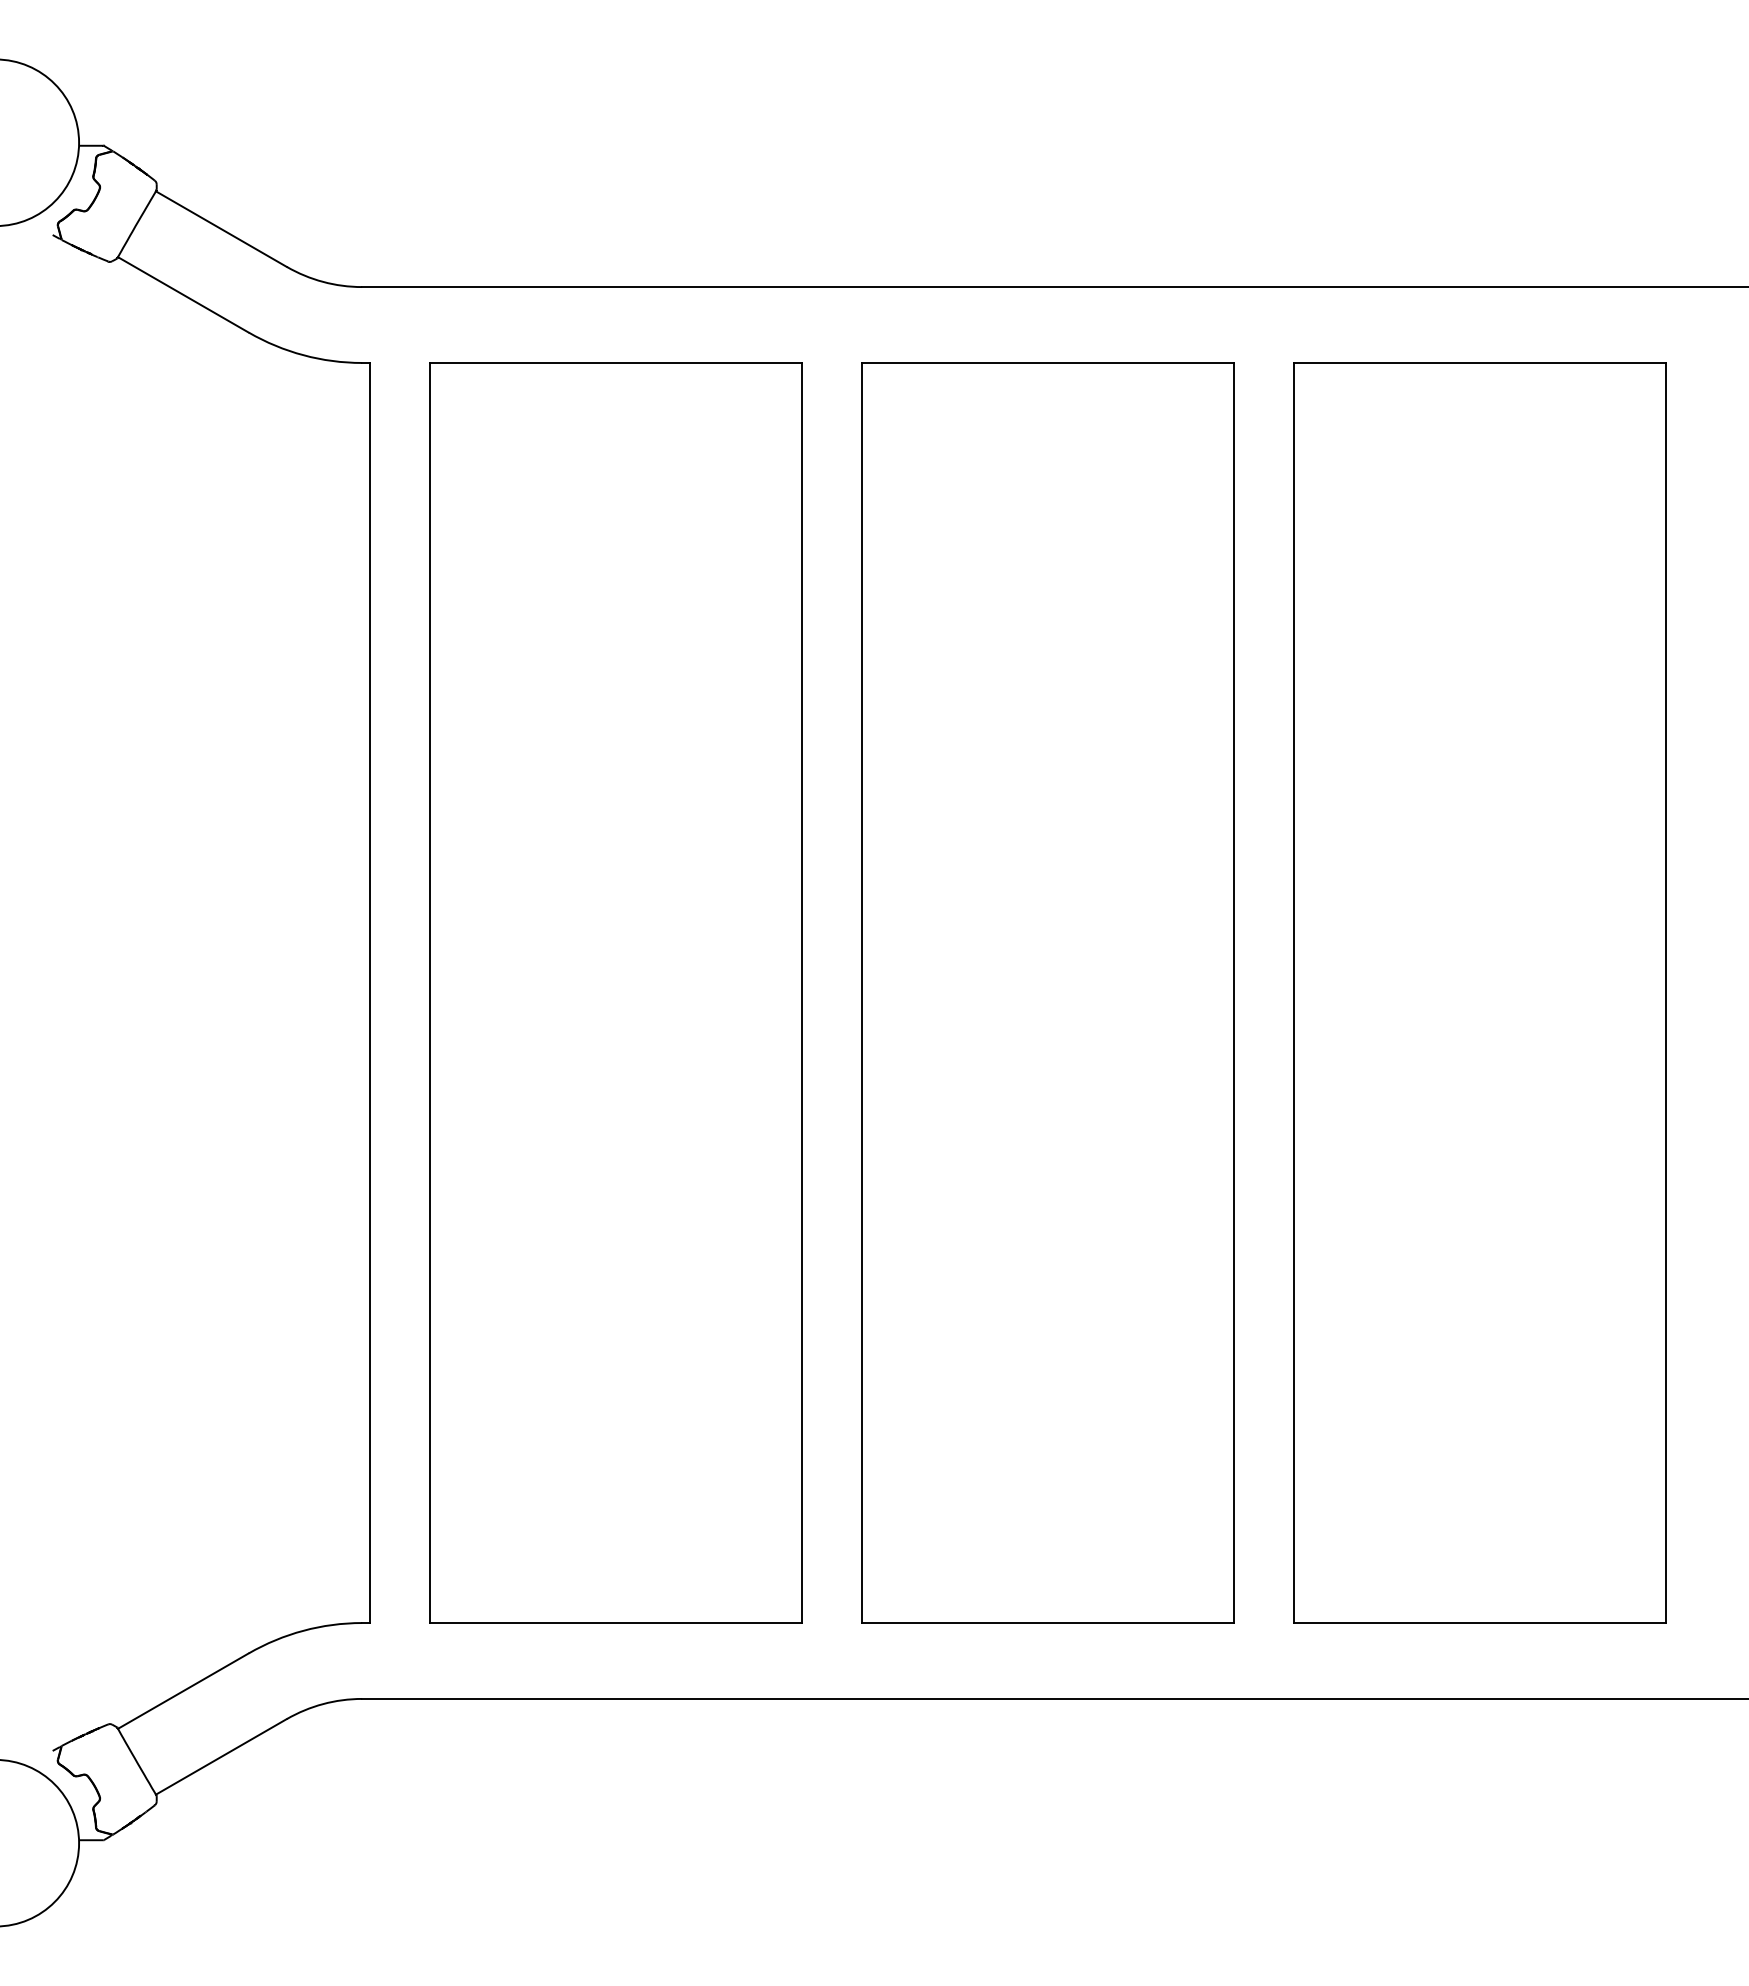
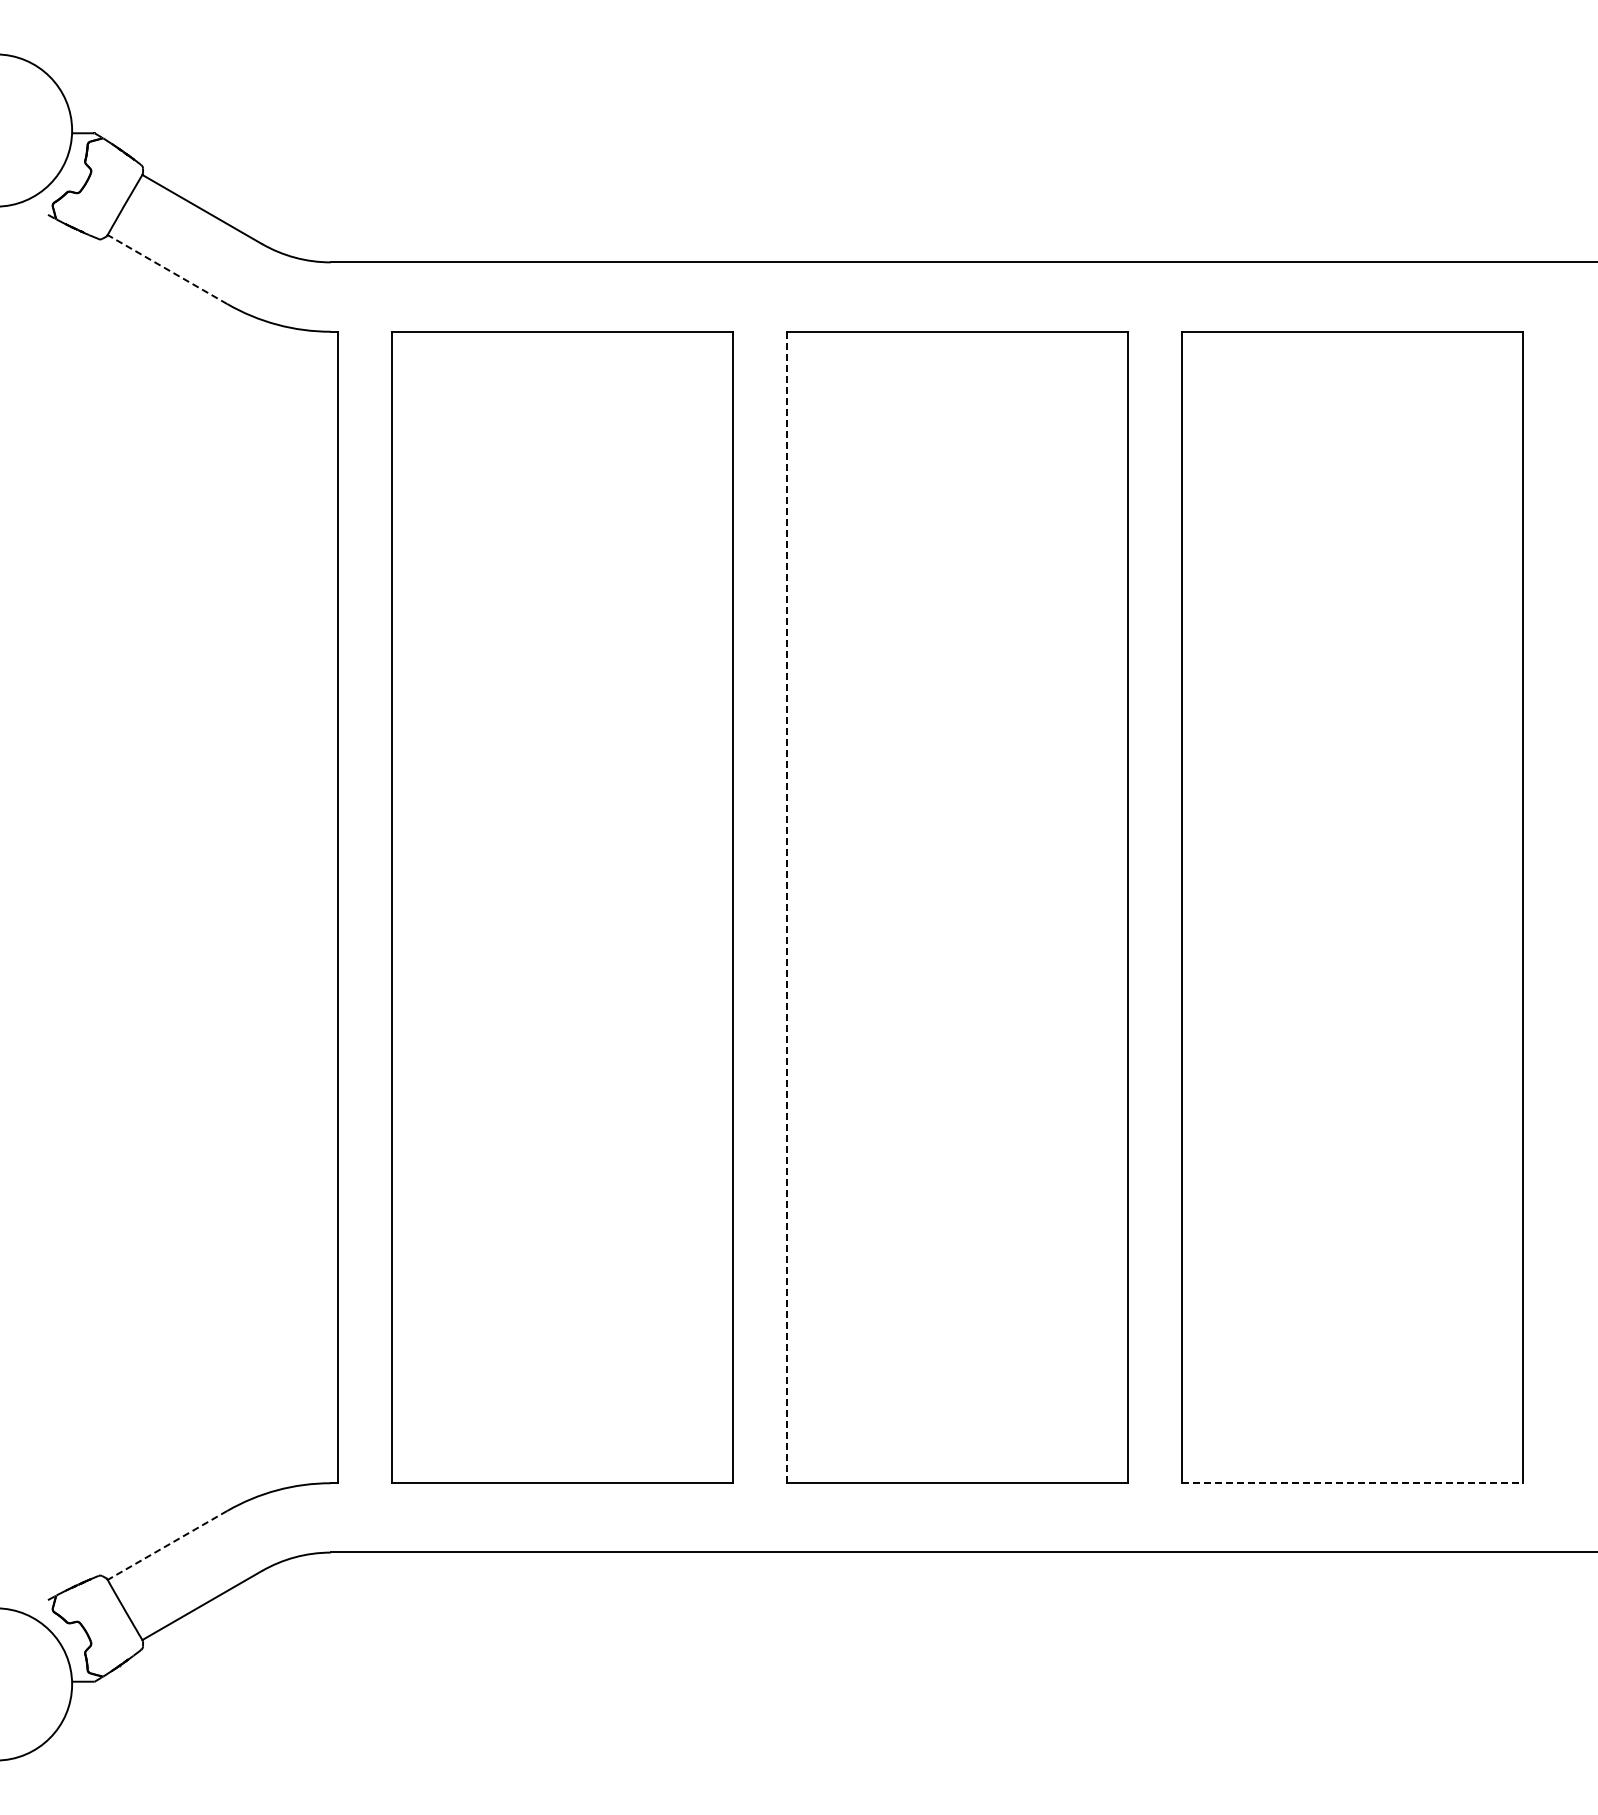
line: (183, 294) -> (167, 269), solid -> dashed
line: (861, 993) -> (787, 907), solid -> dashed
line: (1480, 1623) -> (1352, 1483), solid -> dashed
line: (183, 1691) -> (167, 1545), solid -> dashed

